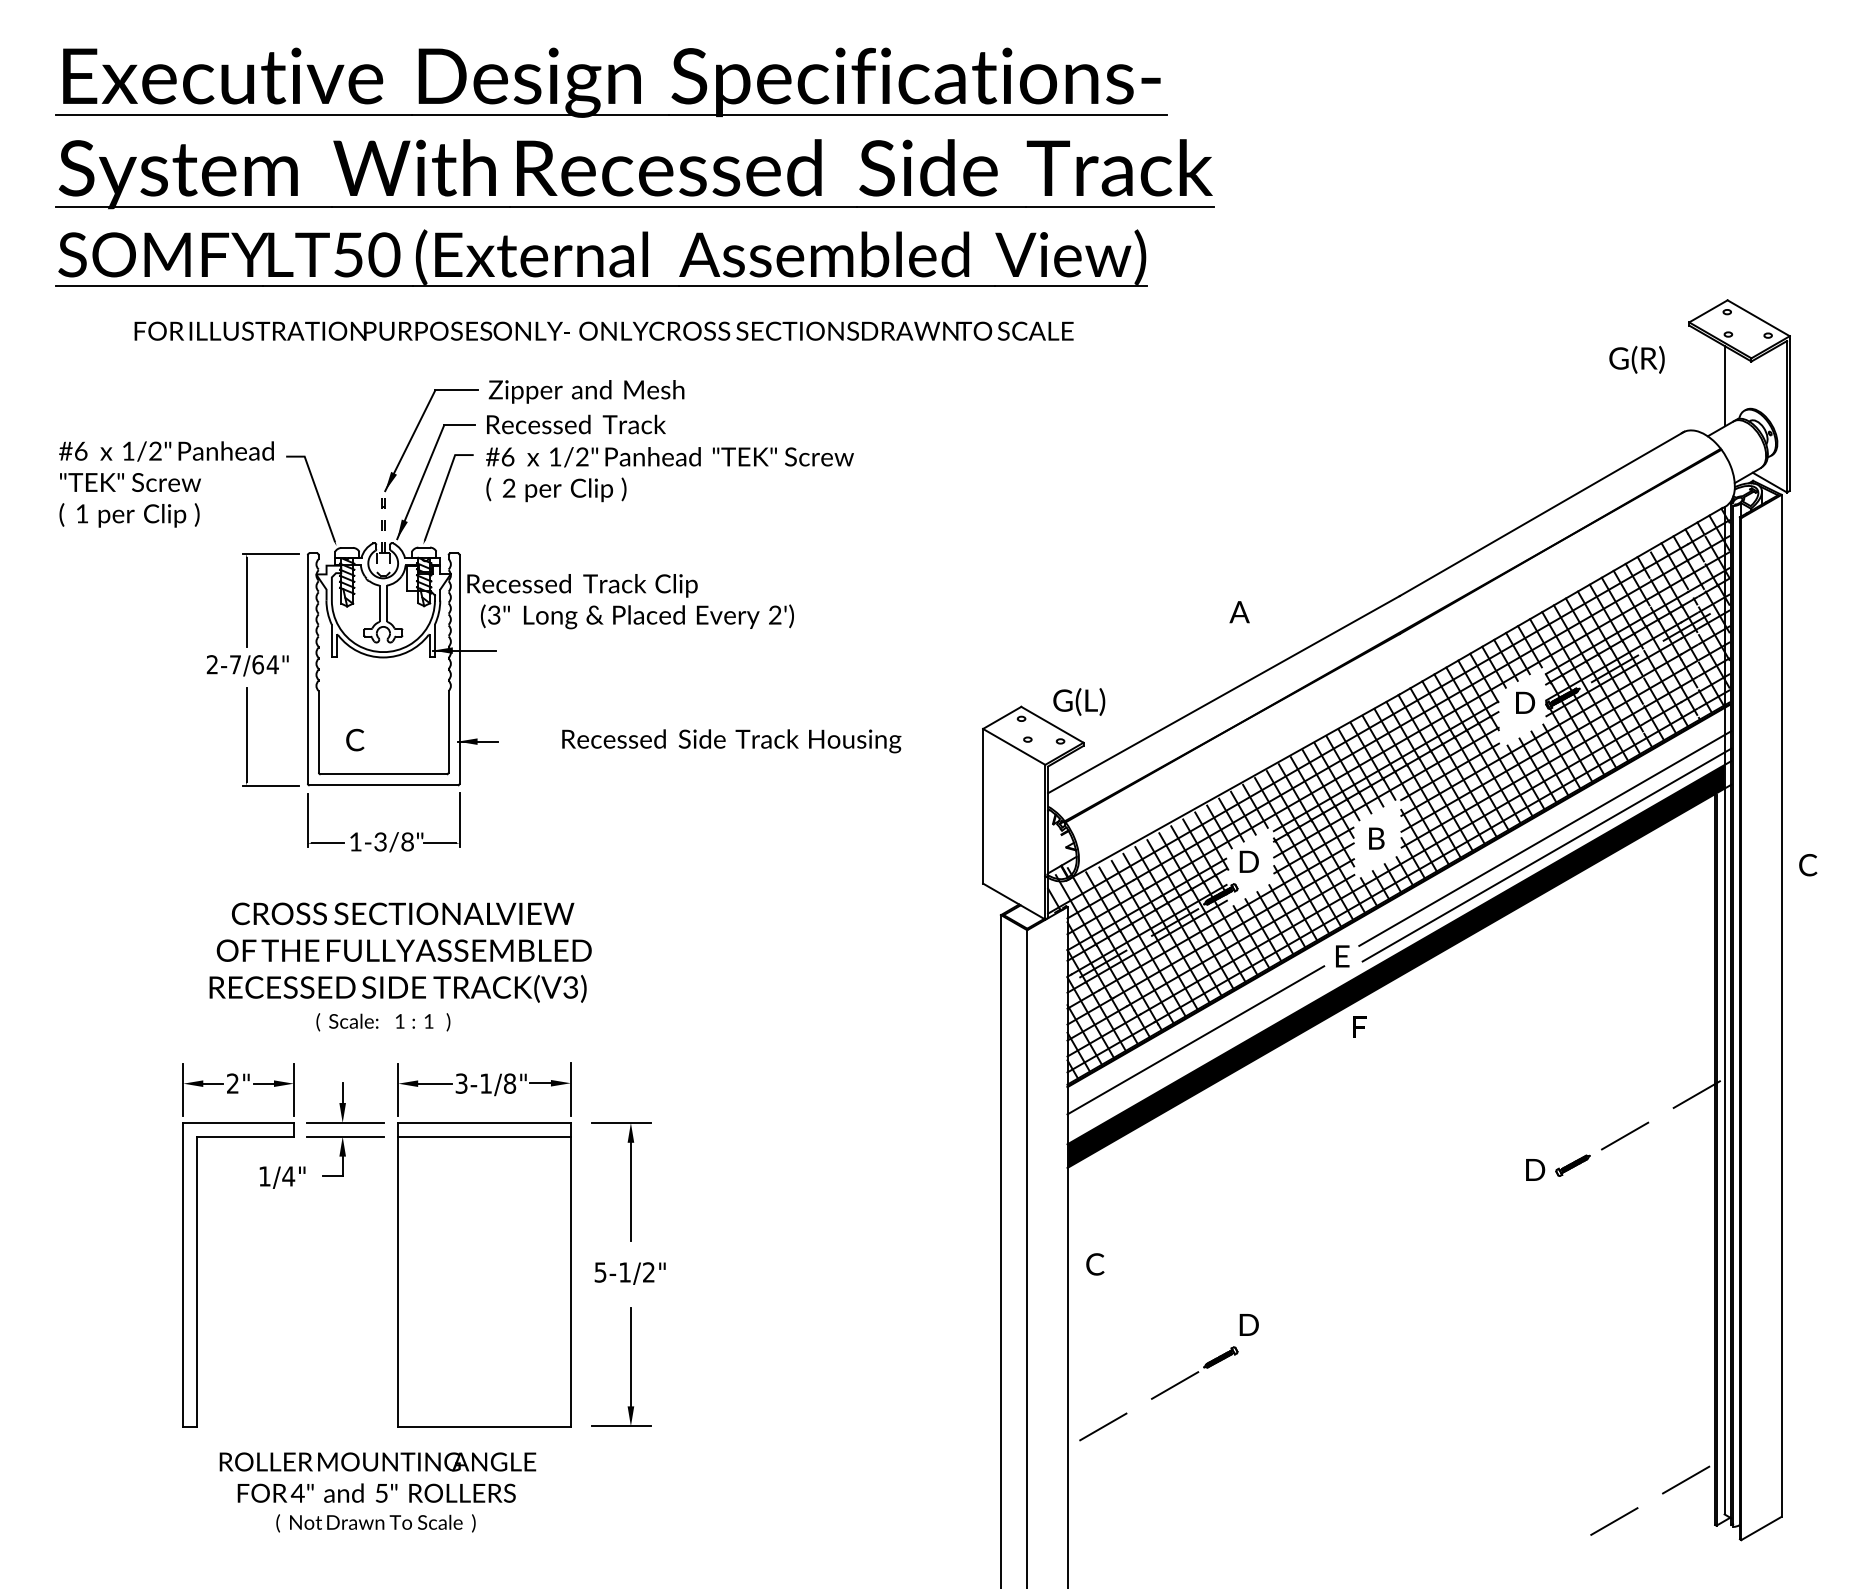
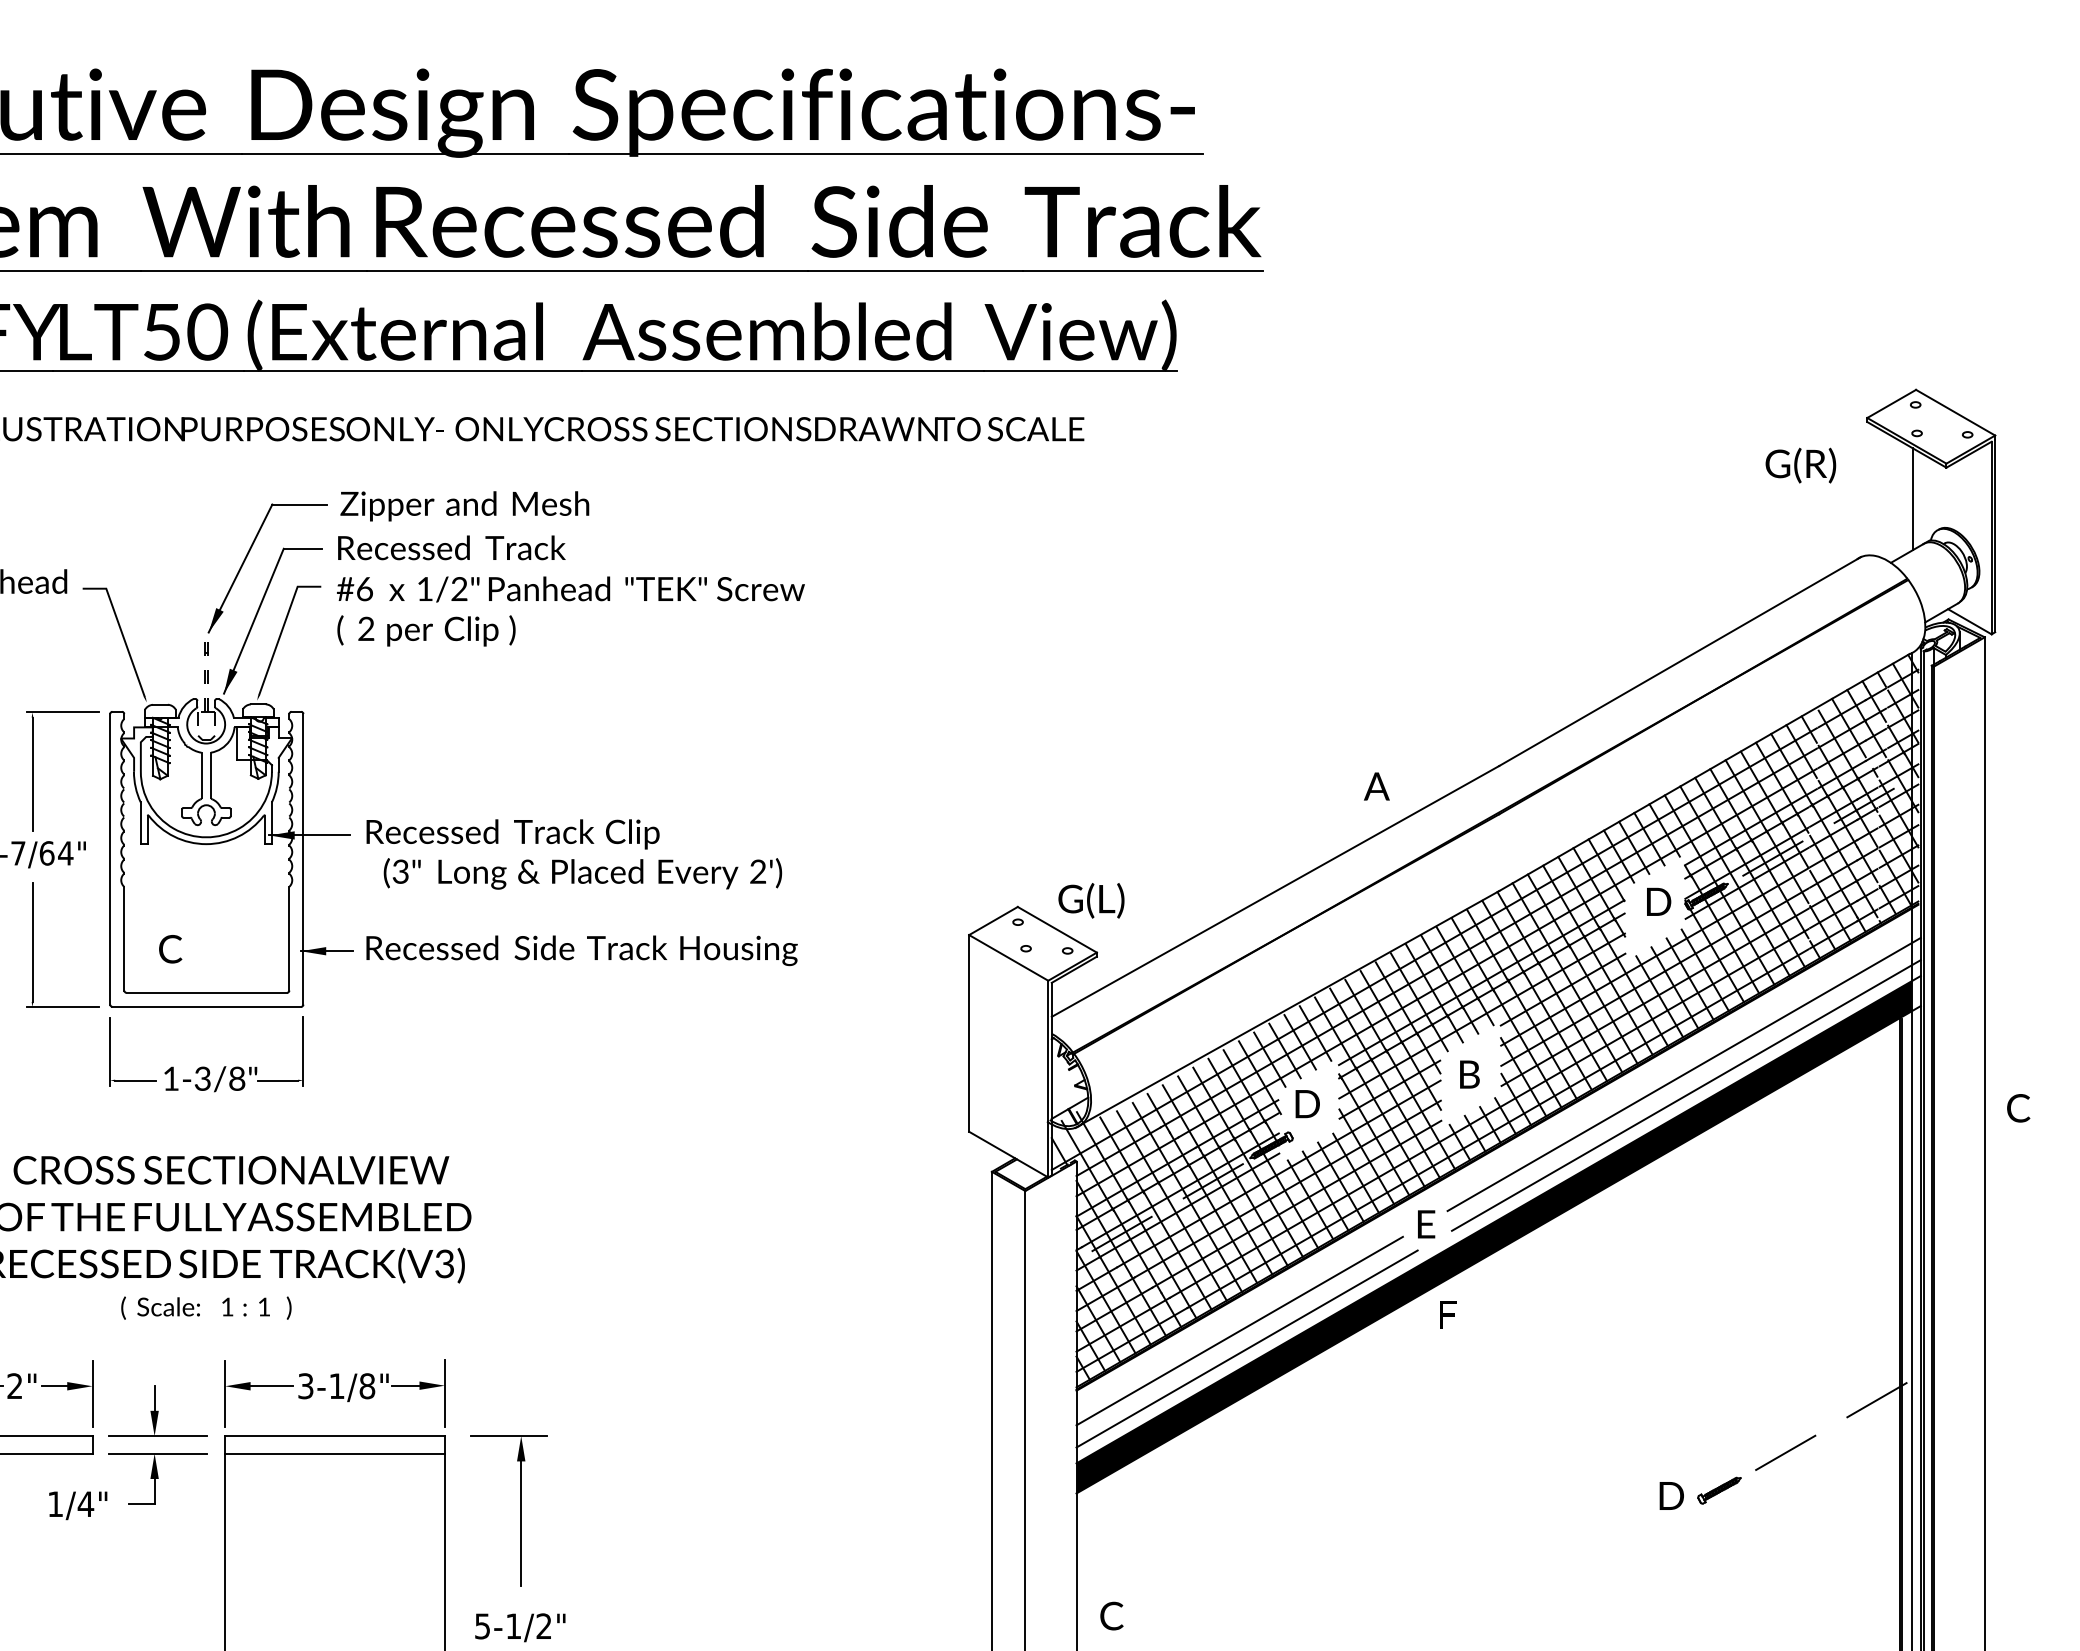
text: (630, 601) -> (574, 854), moved
text: (1239, 612) -> (1376, 786), moved
text: (731, 741) -> (581, 951), moved
line: (1201, 1053) -> (1246, 1347), added

